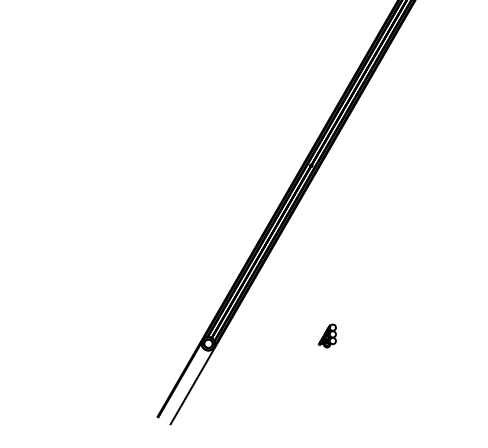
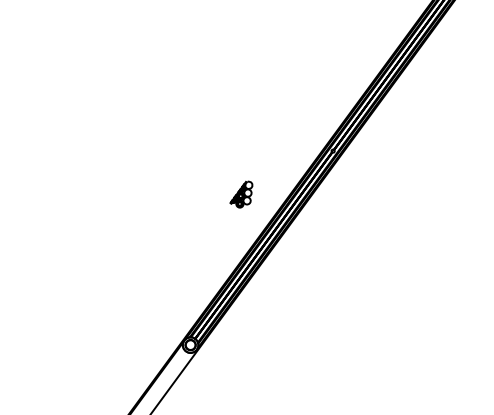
part: (326, 335) -> (240, 193), moved

